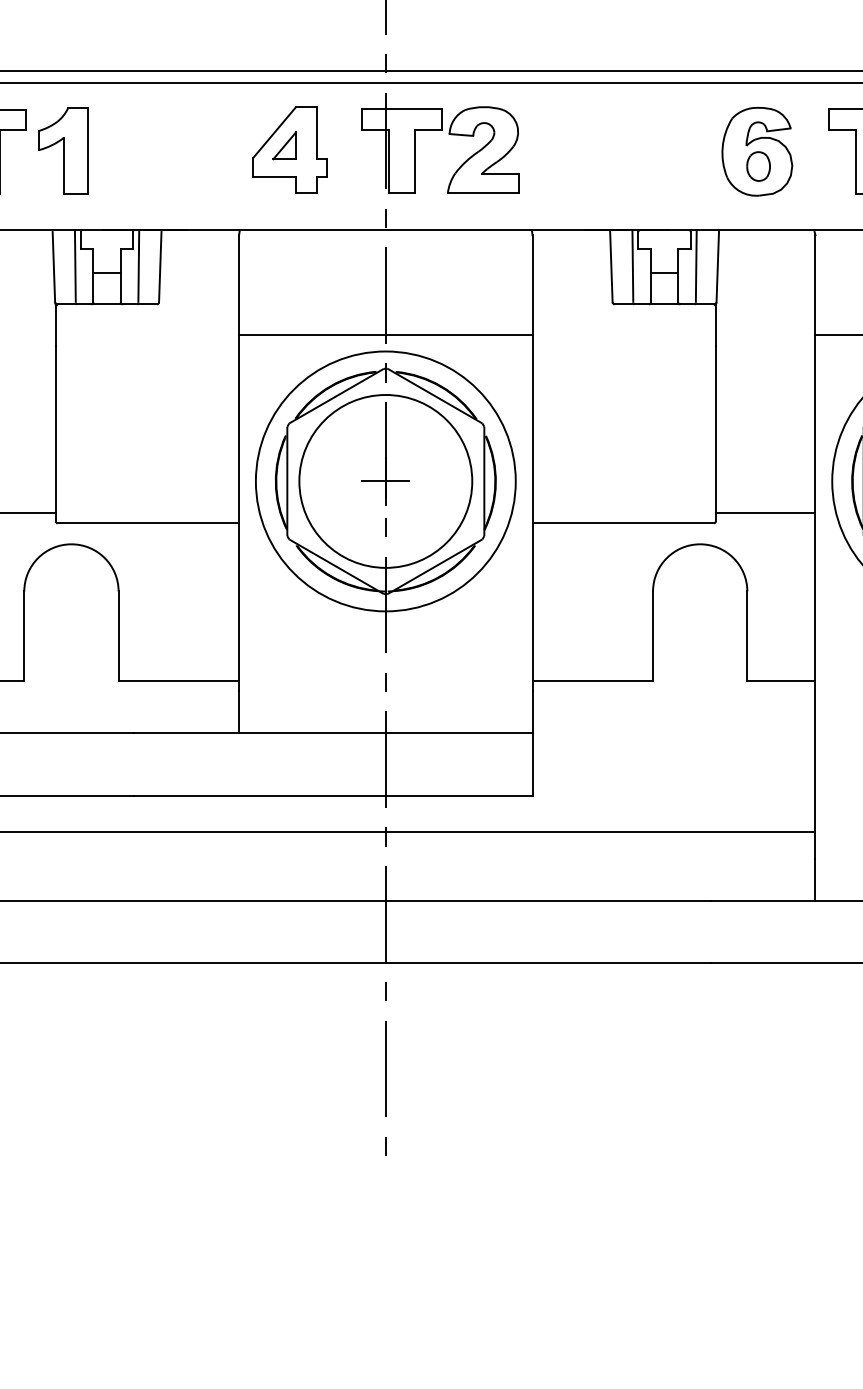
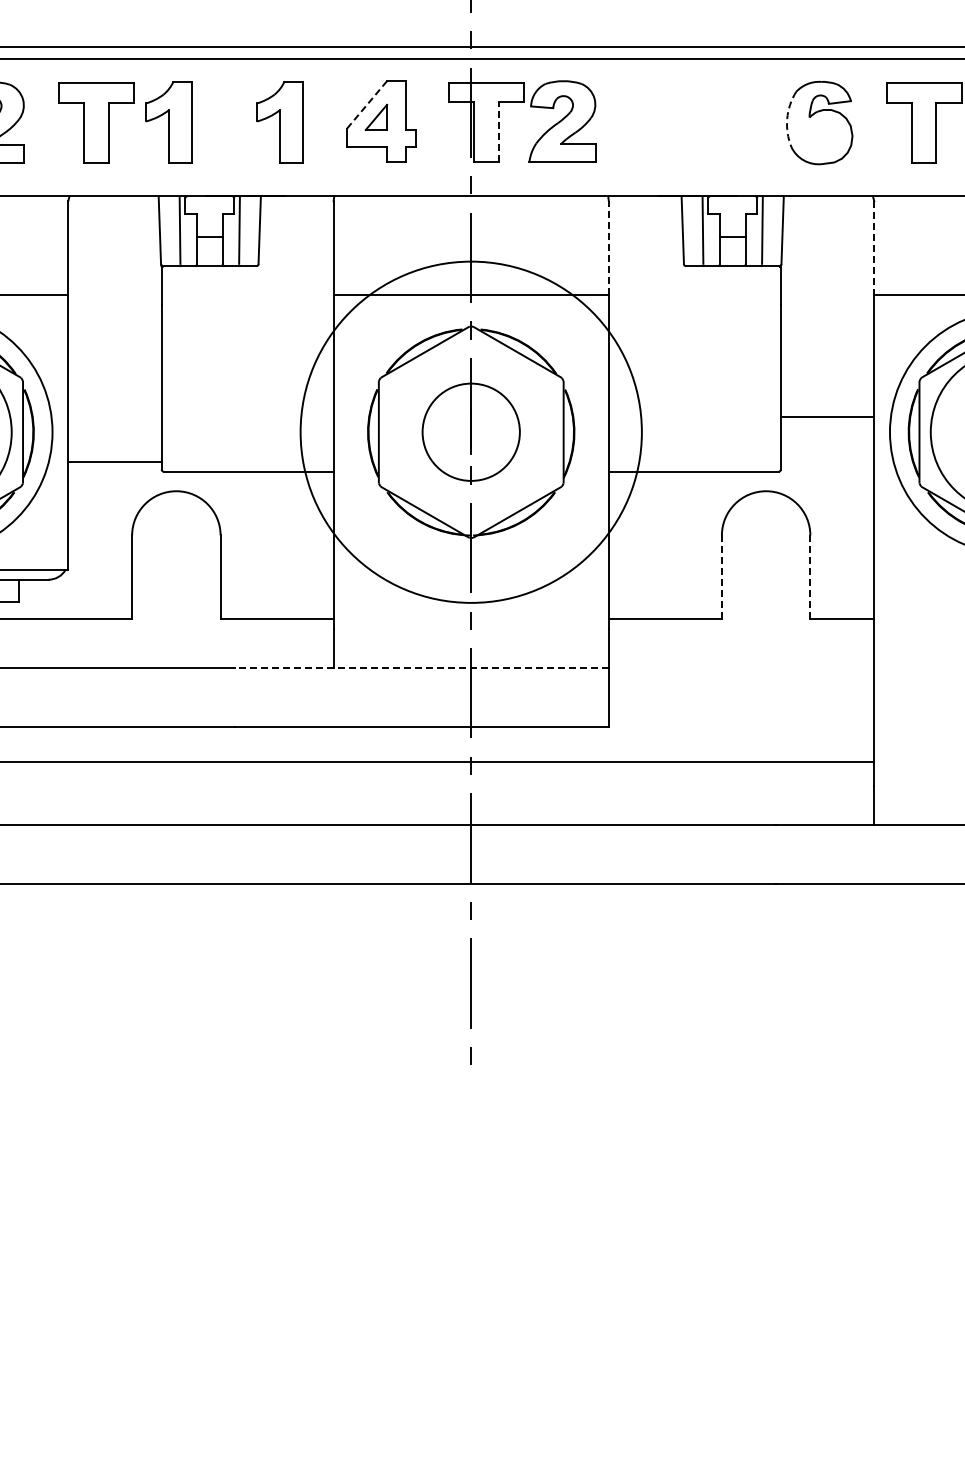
line: (274, 133) -> (366, 105), solid -> dashed
arc: (722, 146) -> (787, 118), solid -> dashed
part: (181, 151) -> (279, 122), added
line: (414, 161) -> (498, 132), solid -> dashed
part: (758, 166) -> (820, 136), removed
line: (532, 284) -> (608, 247), solid -> dashed
line: (815, 284) -> (874, 247), solid -> dashed
circle: (386, 481) -> (471, 432), size x0.6
circle: (386, 481) -> (471, 432), size x1.4
line: (386, 481) -> (471, 432), removed
line: (765, 512) -> (827, 416), moved
line: (652, 636) -> (721, 577), solid -> dashed
line: (747, 636) -> (810, 577), solid -> dashed
line: (333, 733) -> (422, 668), solid -> dashed

